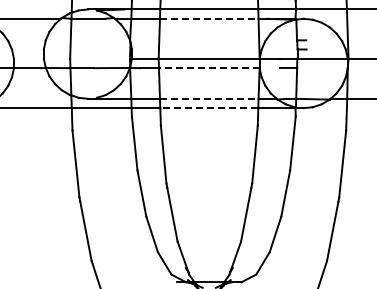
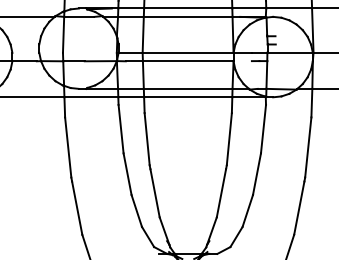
line: (209, 18) -> (188, 16), dashed -> solid
line: (208, 68) -> (187, 61), dashed -> solid
line: (209, 98) -> (188, 88), dashed -> solid
line: (208, 108) -> (187, 97), dashed -> solid

